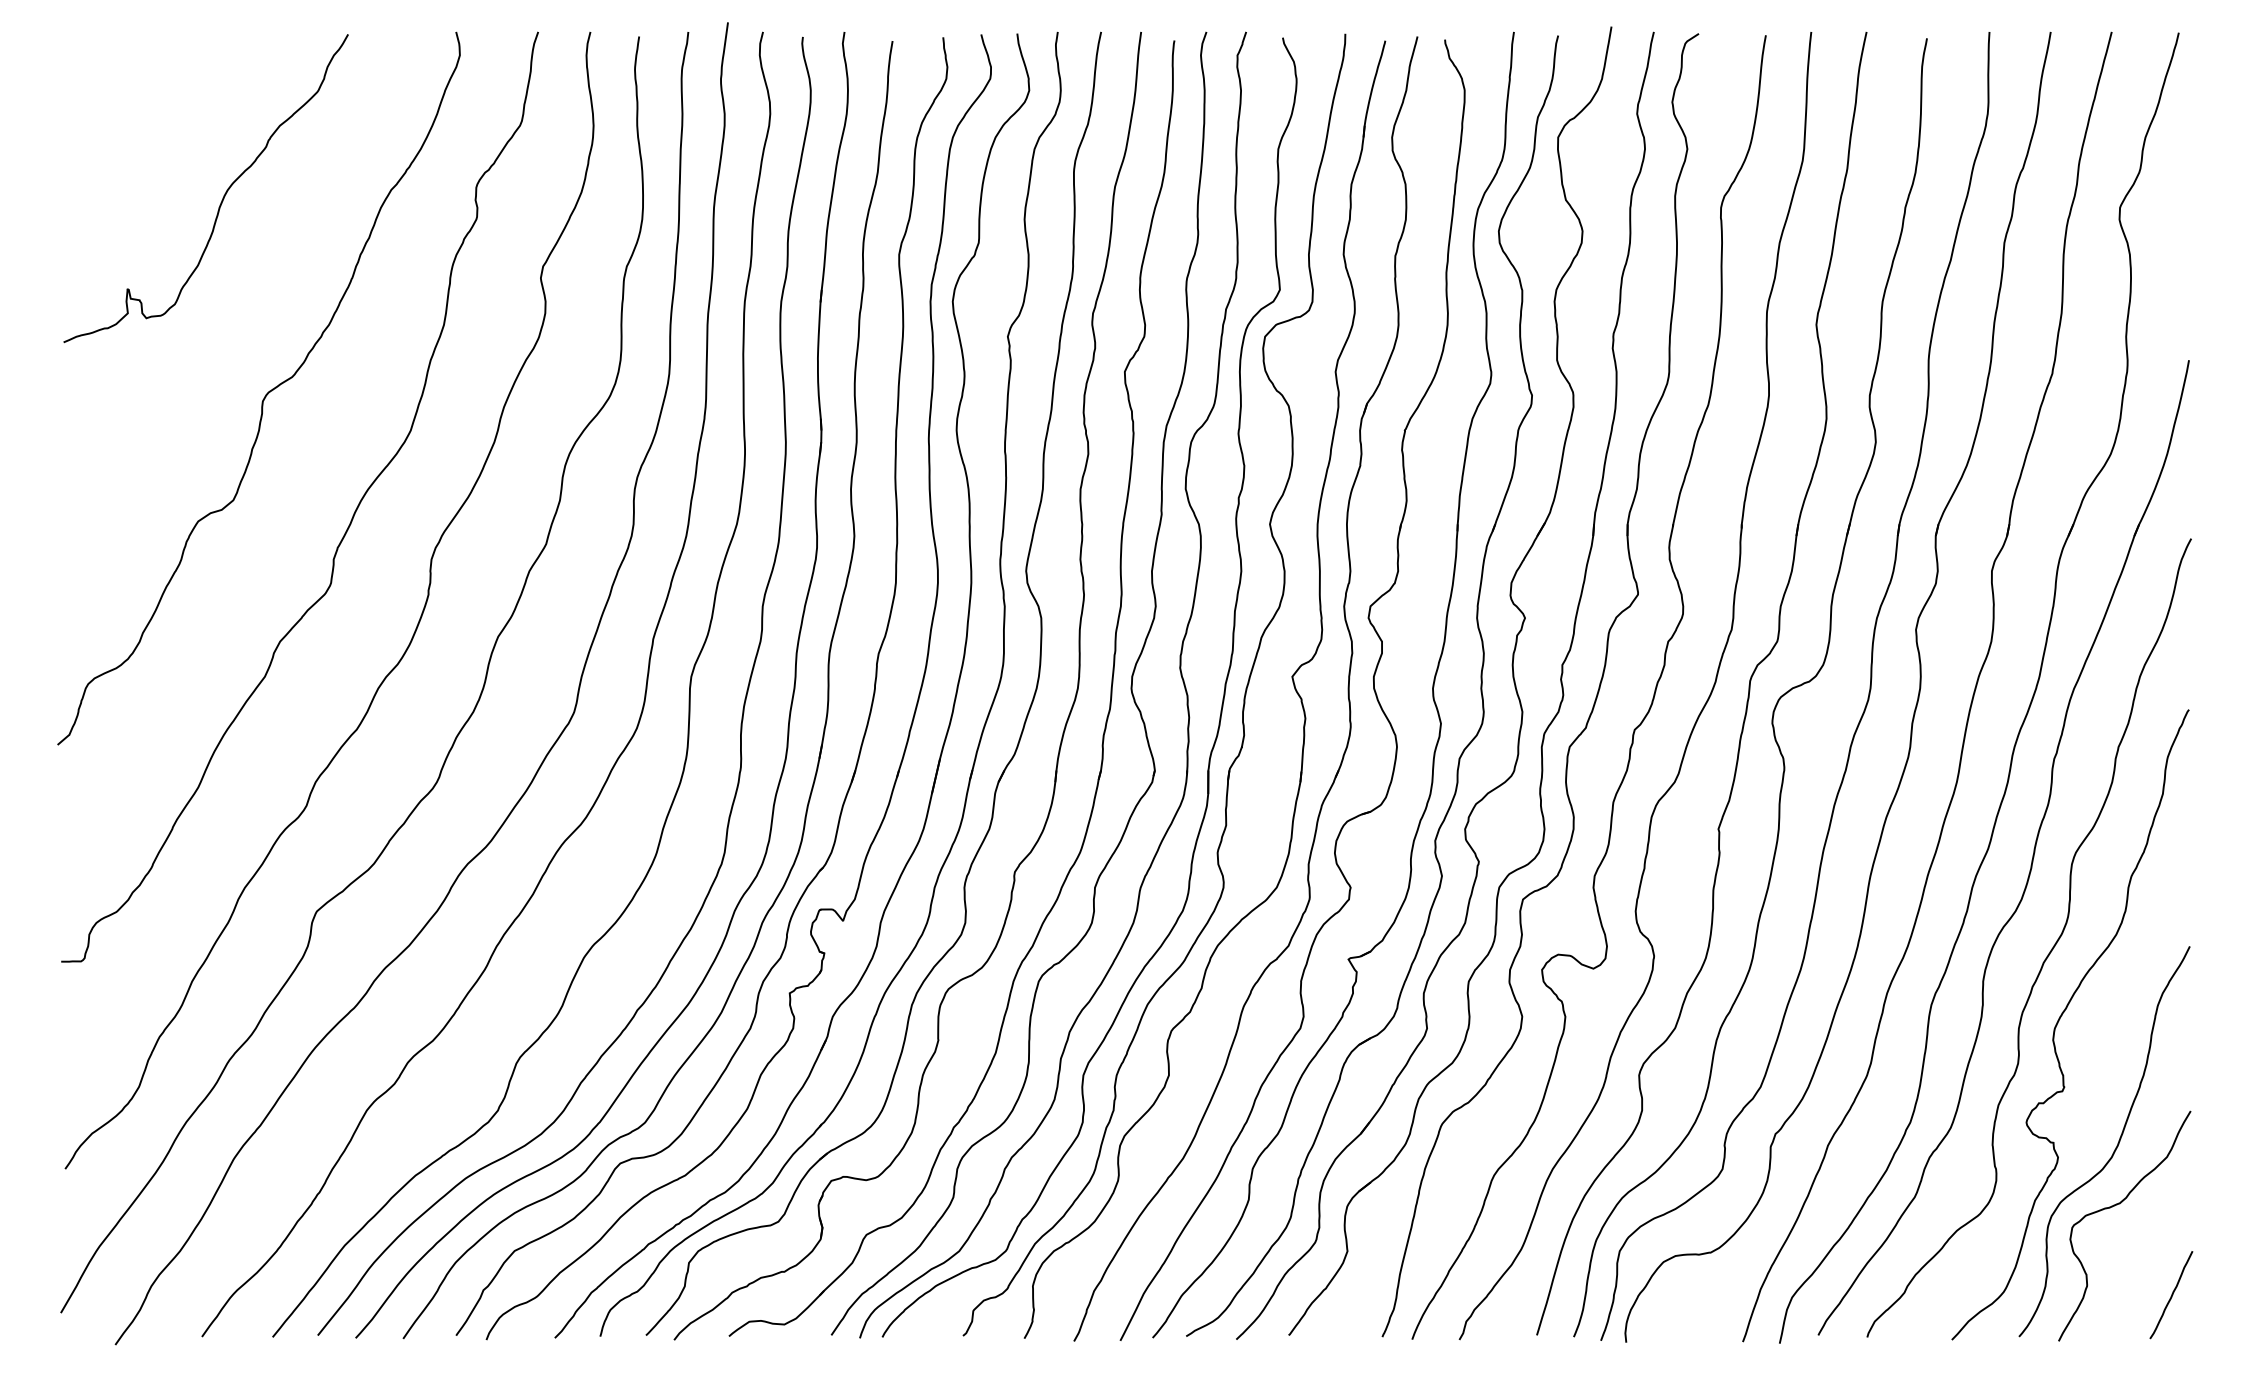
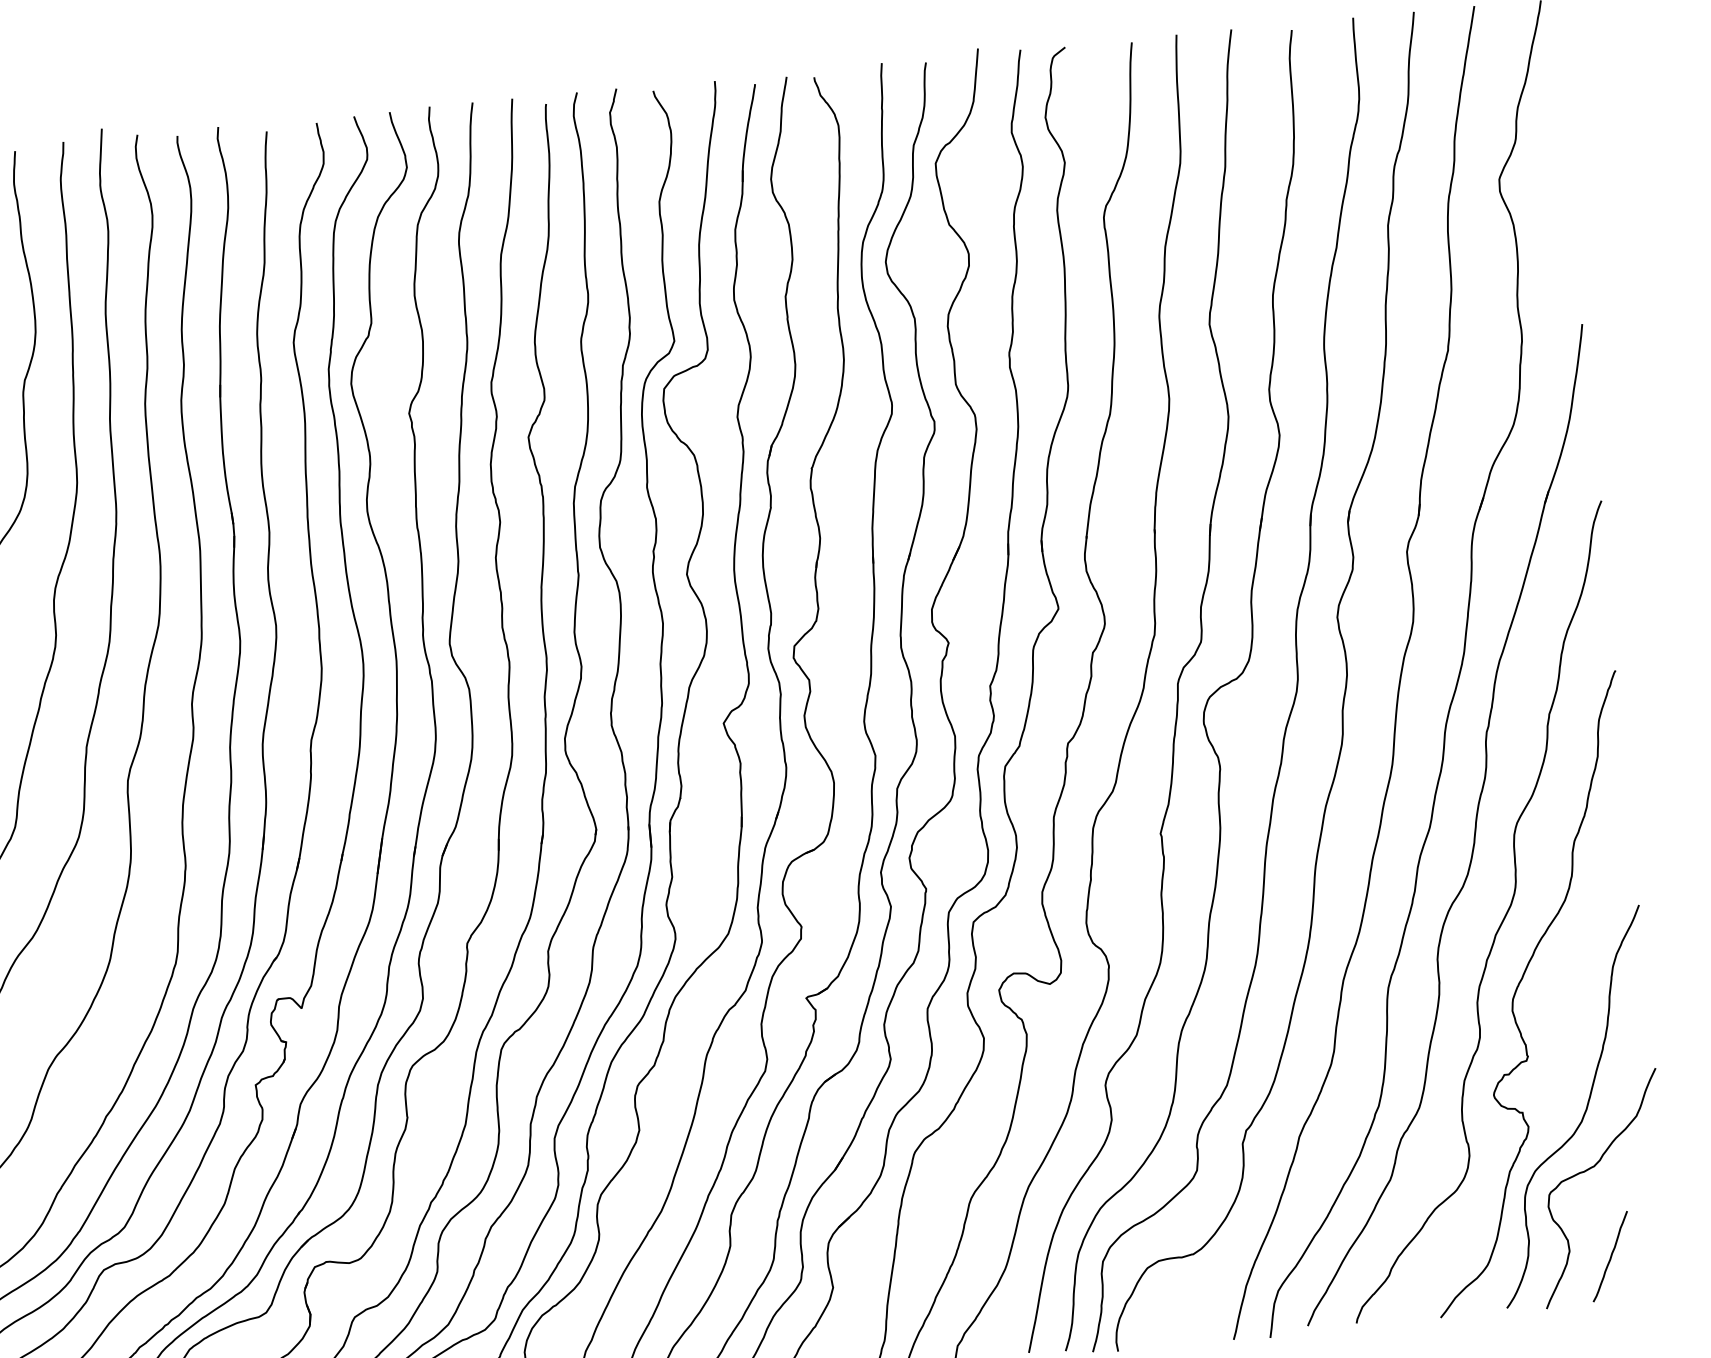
curve: (2171, 1295) -> (1610, 1257), moved

